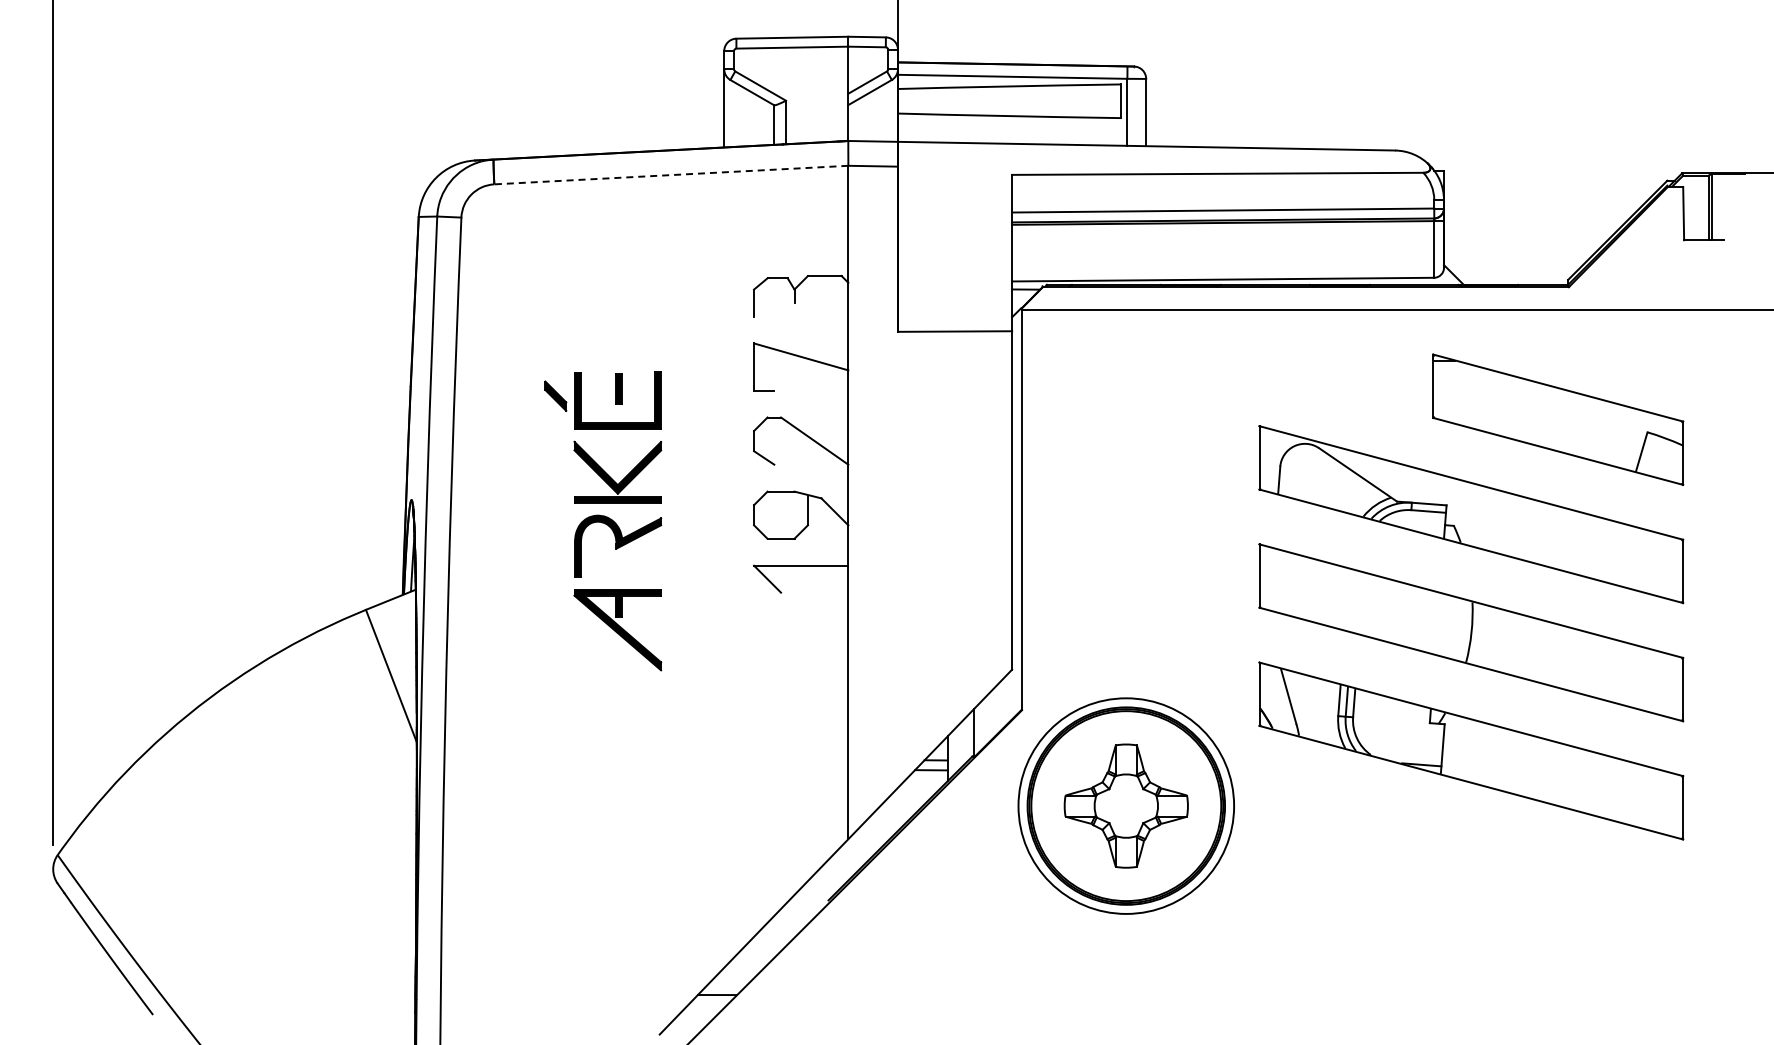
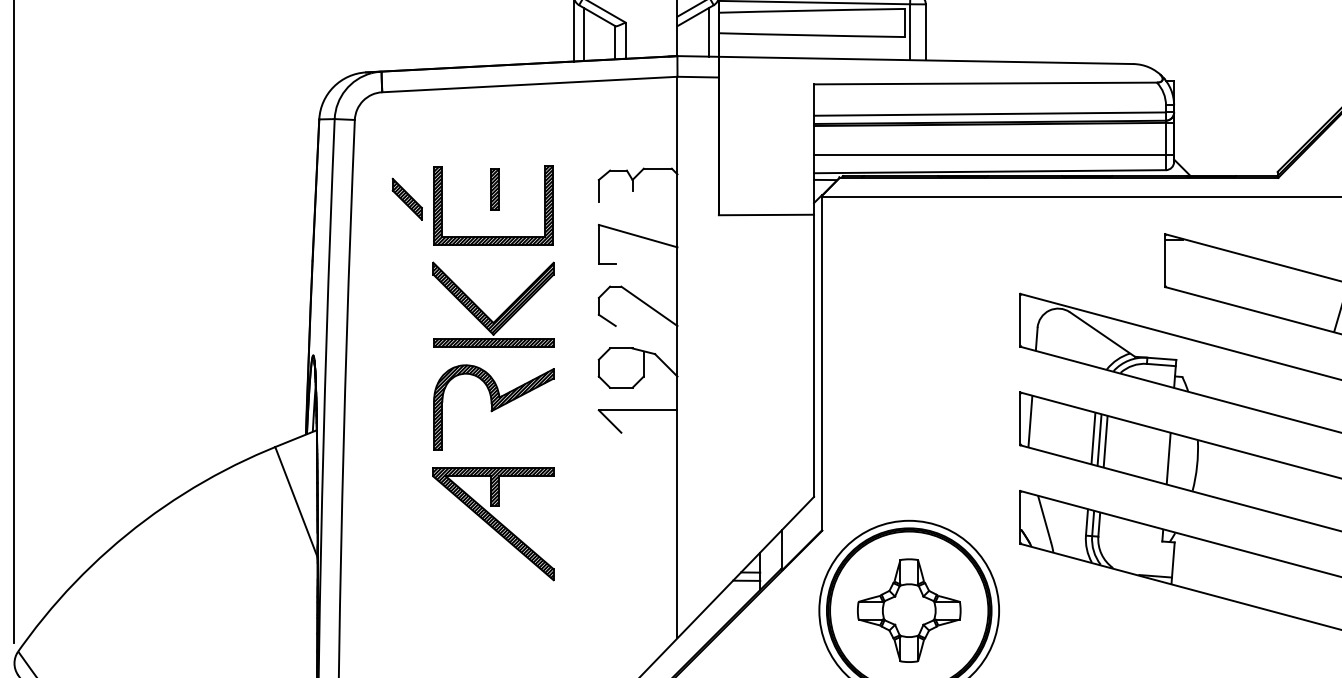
line: (885, 112) -> (708, 32), added
line: (736, 114) -> (584, 34), added
line: (670, 175) -> (529, 84), dashed -> solid
line: (1227, 260) -> (993, 155), added
part: (602, 521) -> (472, 373), size x1.67
line: (1271, 579) -> (1030, 421), added
line: (1346, 599) -> (1092, 438), added
line: (1354, 601) -> (1099, 440), added
line: (1361, 603) -> (1105, 441), added
line: (1437, 623) -> (1168, 458), added

